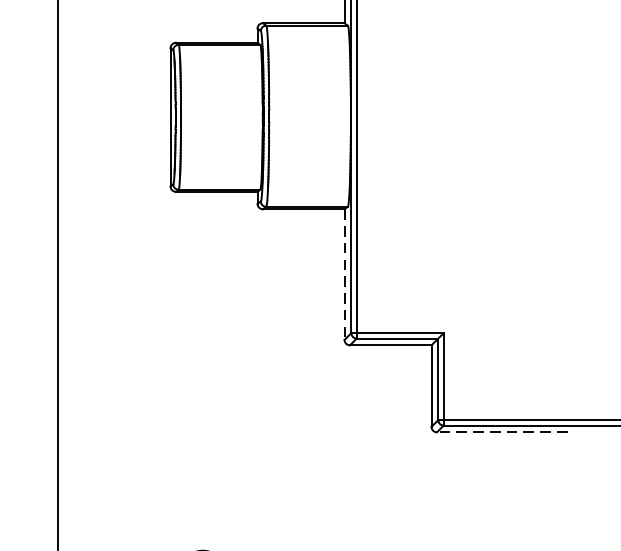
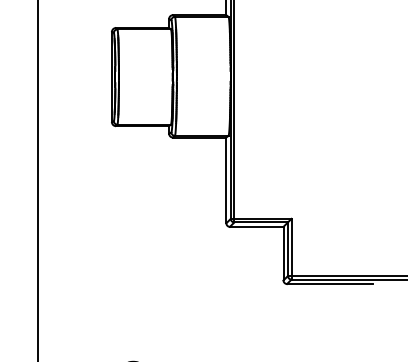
line: (344, 274) -> (226, 180), dashed -> solid
line: (501, 433) -> (329, 284), dashed -> solid

